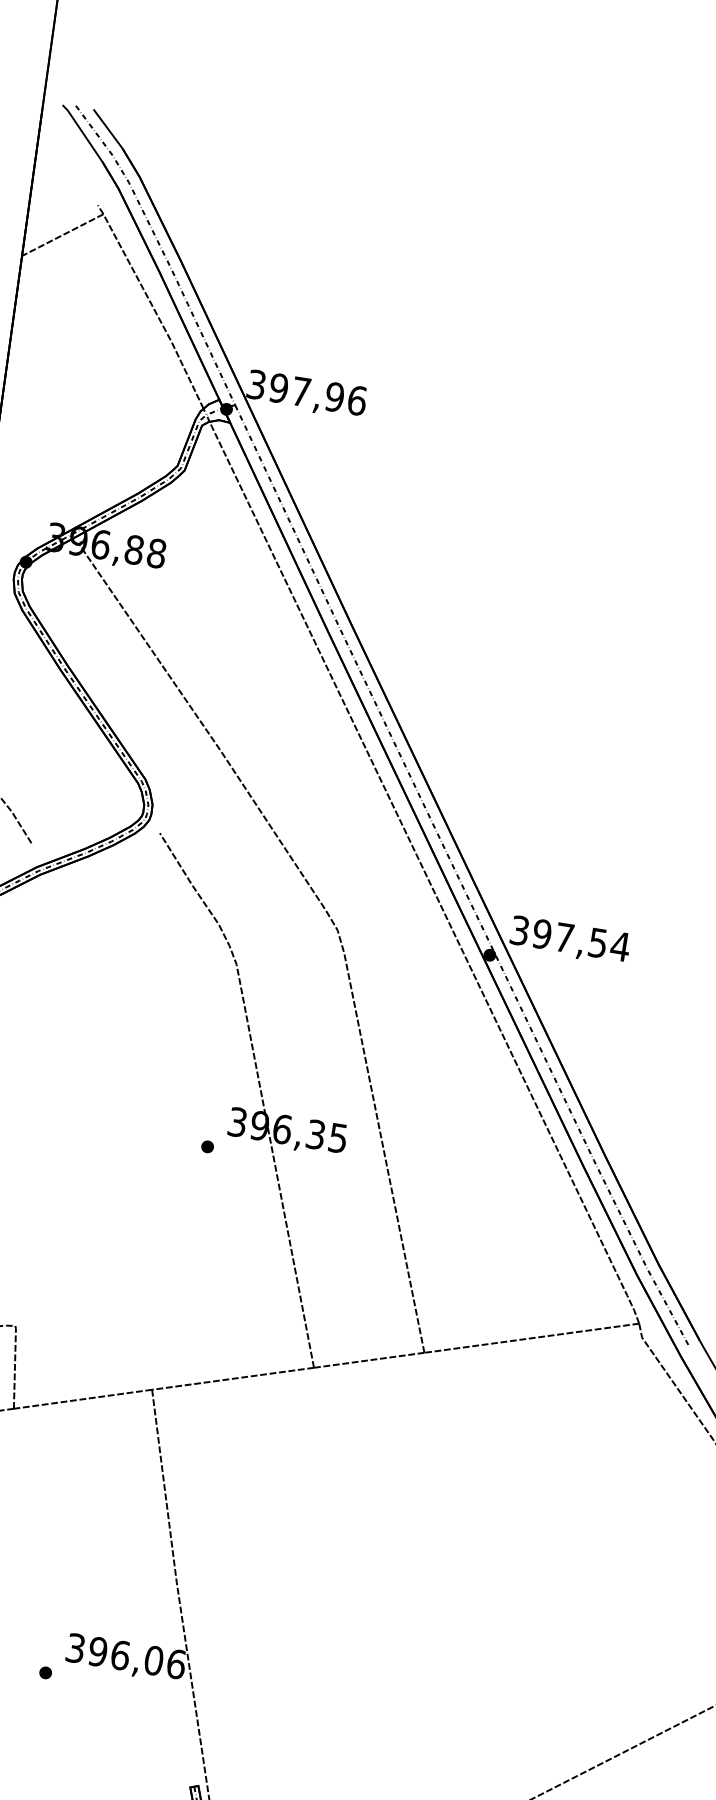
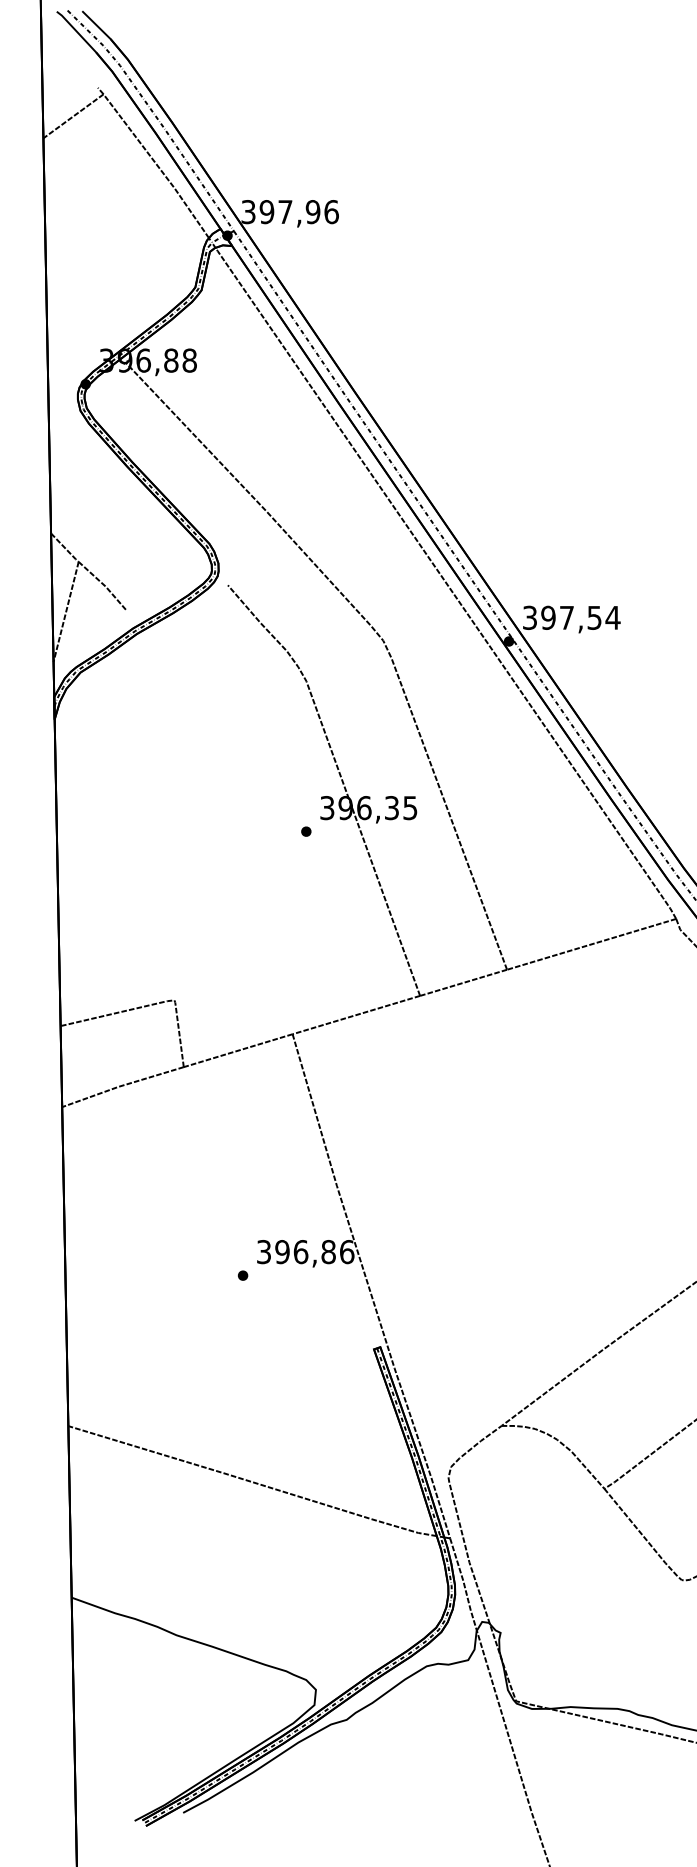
text: (153, 1660) -> (328, 1251), 396,06 -> 396,86

